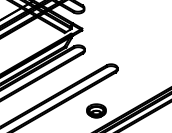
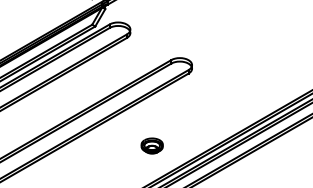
part: (96, 110) -> (152, 145), size x0.6

